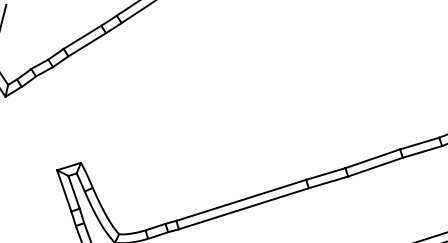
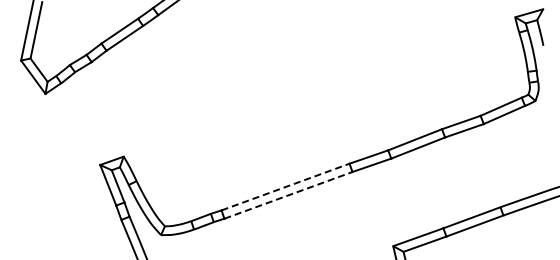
line: (242, 199) -> (286, 186), solid -> dashed
line: (243, 208) -> (288, 195), solid -> dashed

